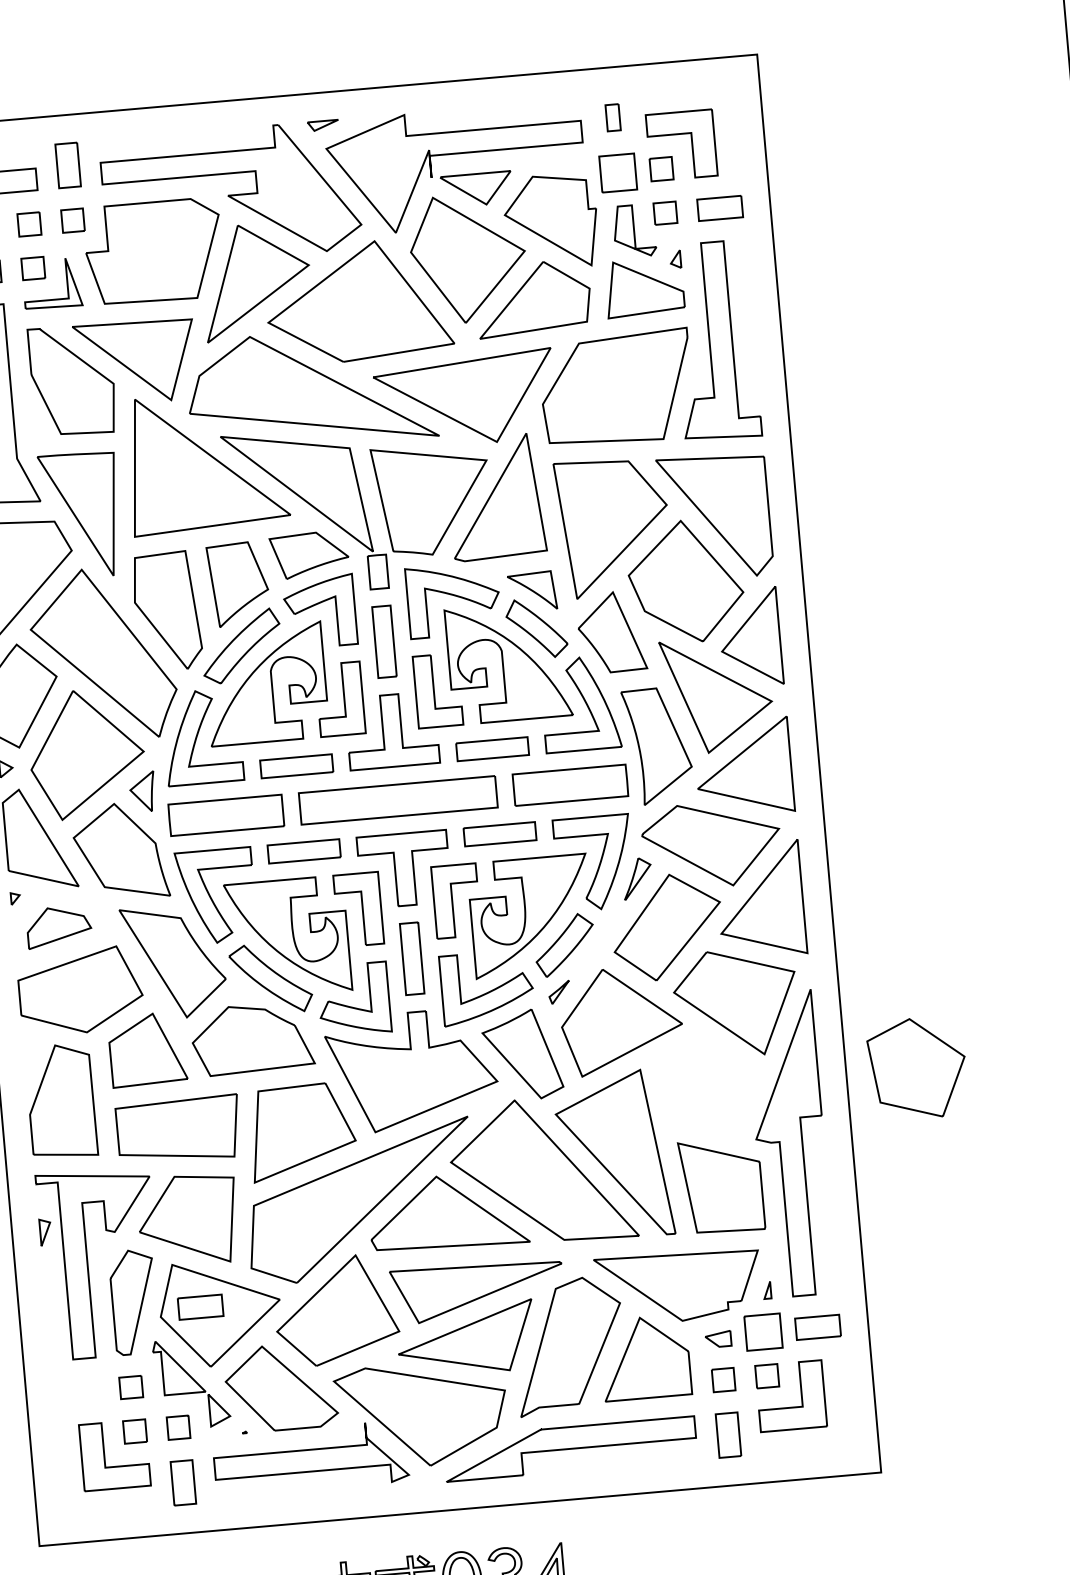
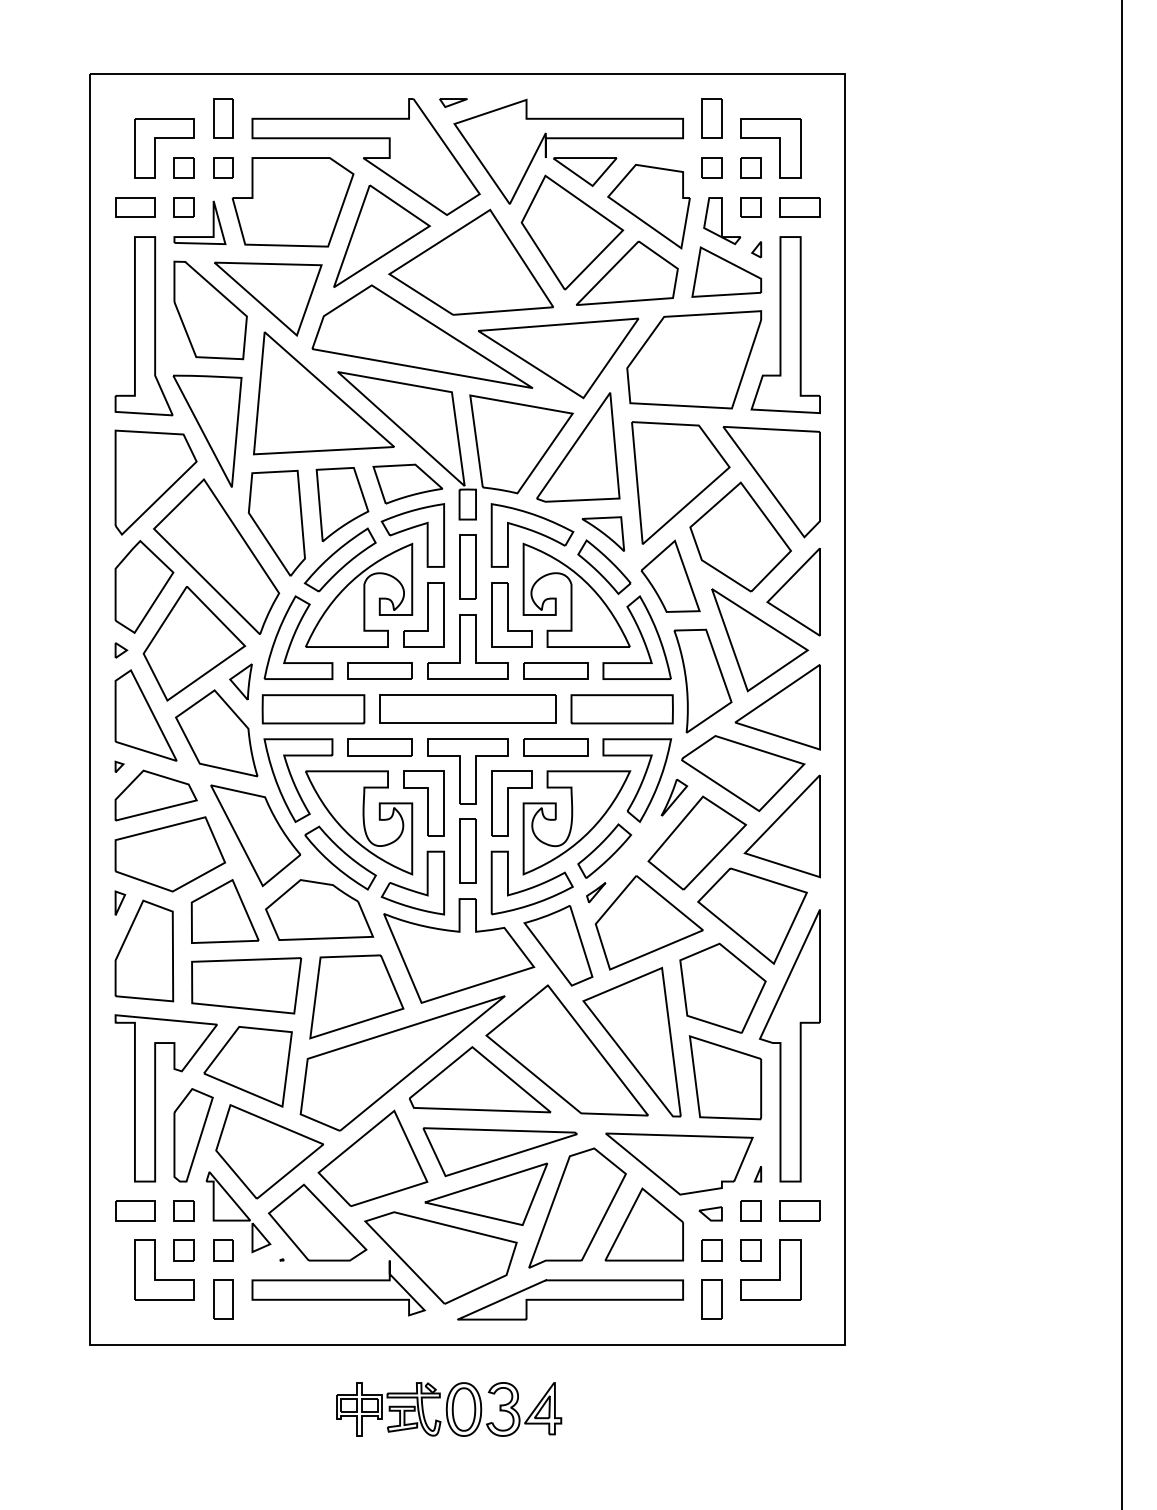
part: (612, 117) -> (711, 118), size x1.67
part: (617, 172) -> (711, 167), size x0.62
part: (58, 926) -> (155, 795), size x1.43
part: (916, 1067) -> (722, 987), moved
part: (45, 1231) -> (120, 902), moved
part: (200, 1306) -> (135, 1210), moved
part: (762, 1331) -> (750, 1210), size x0.62

